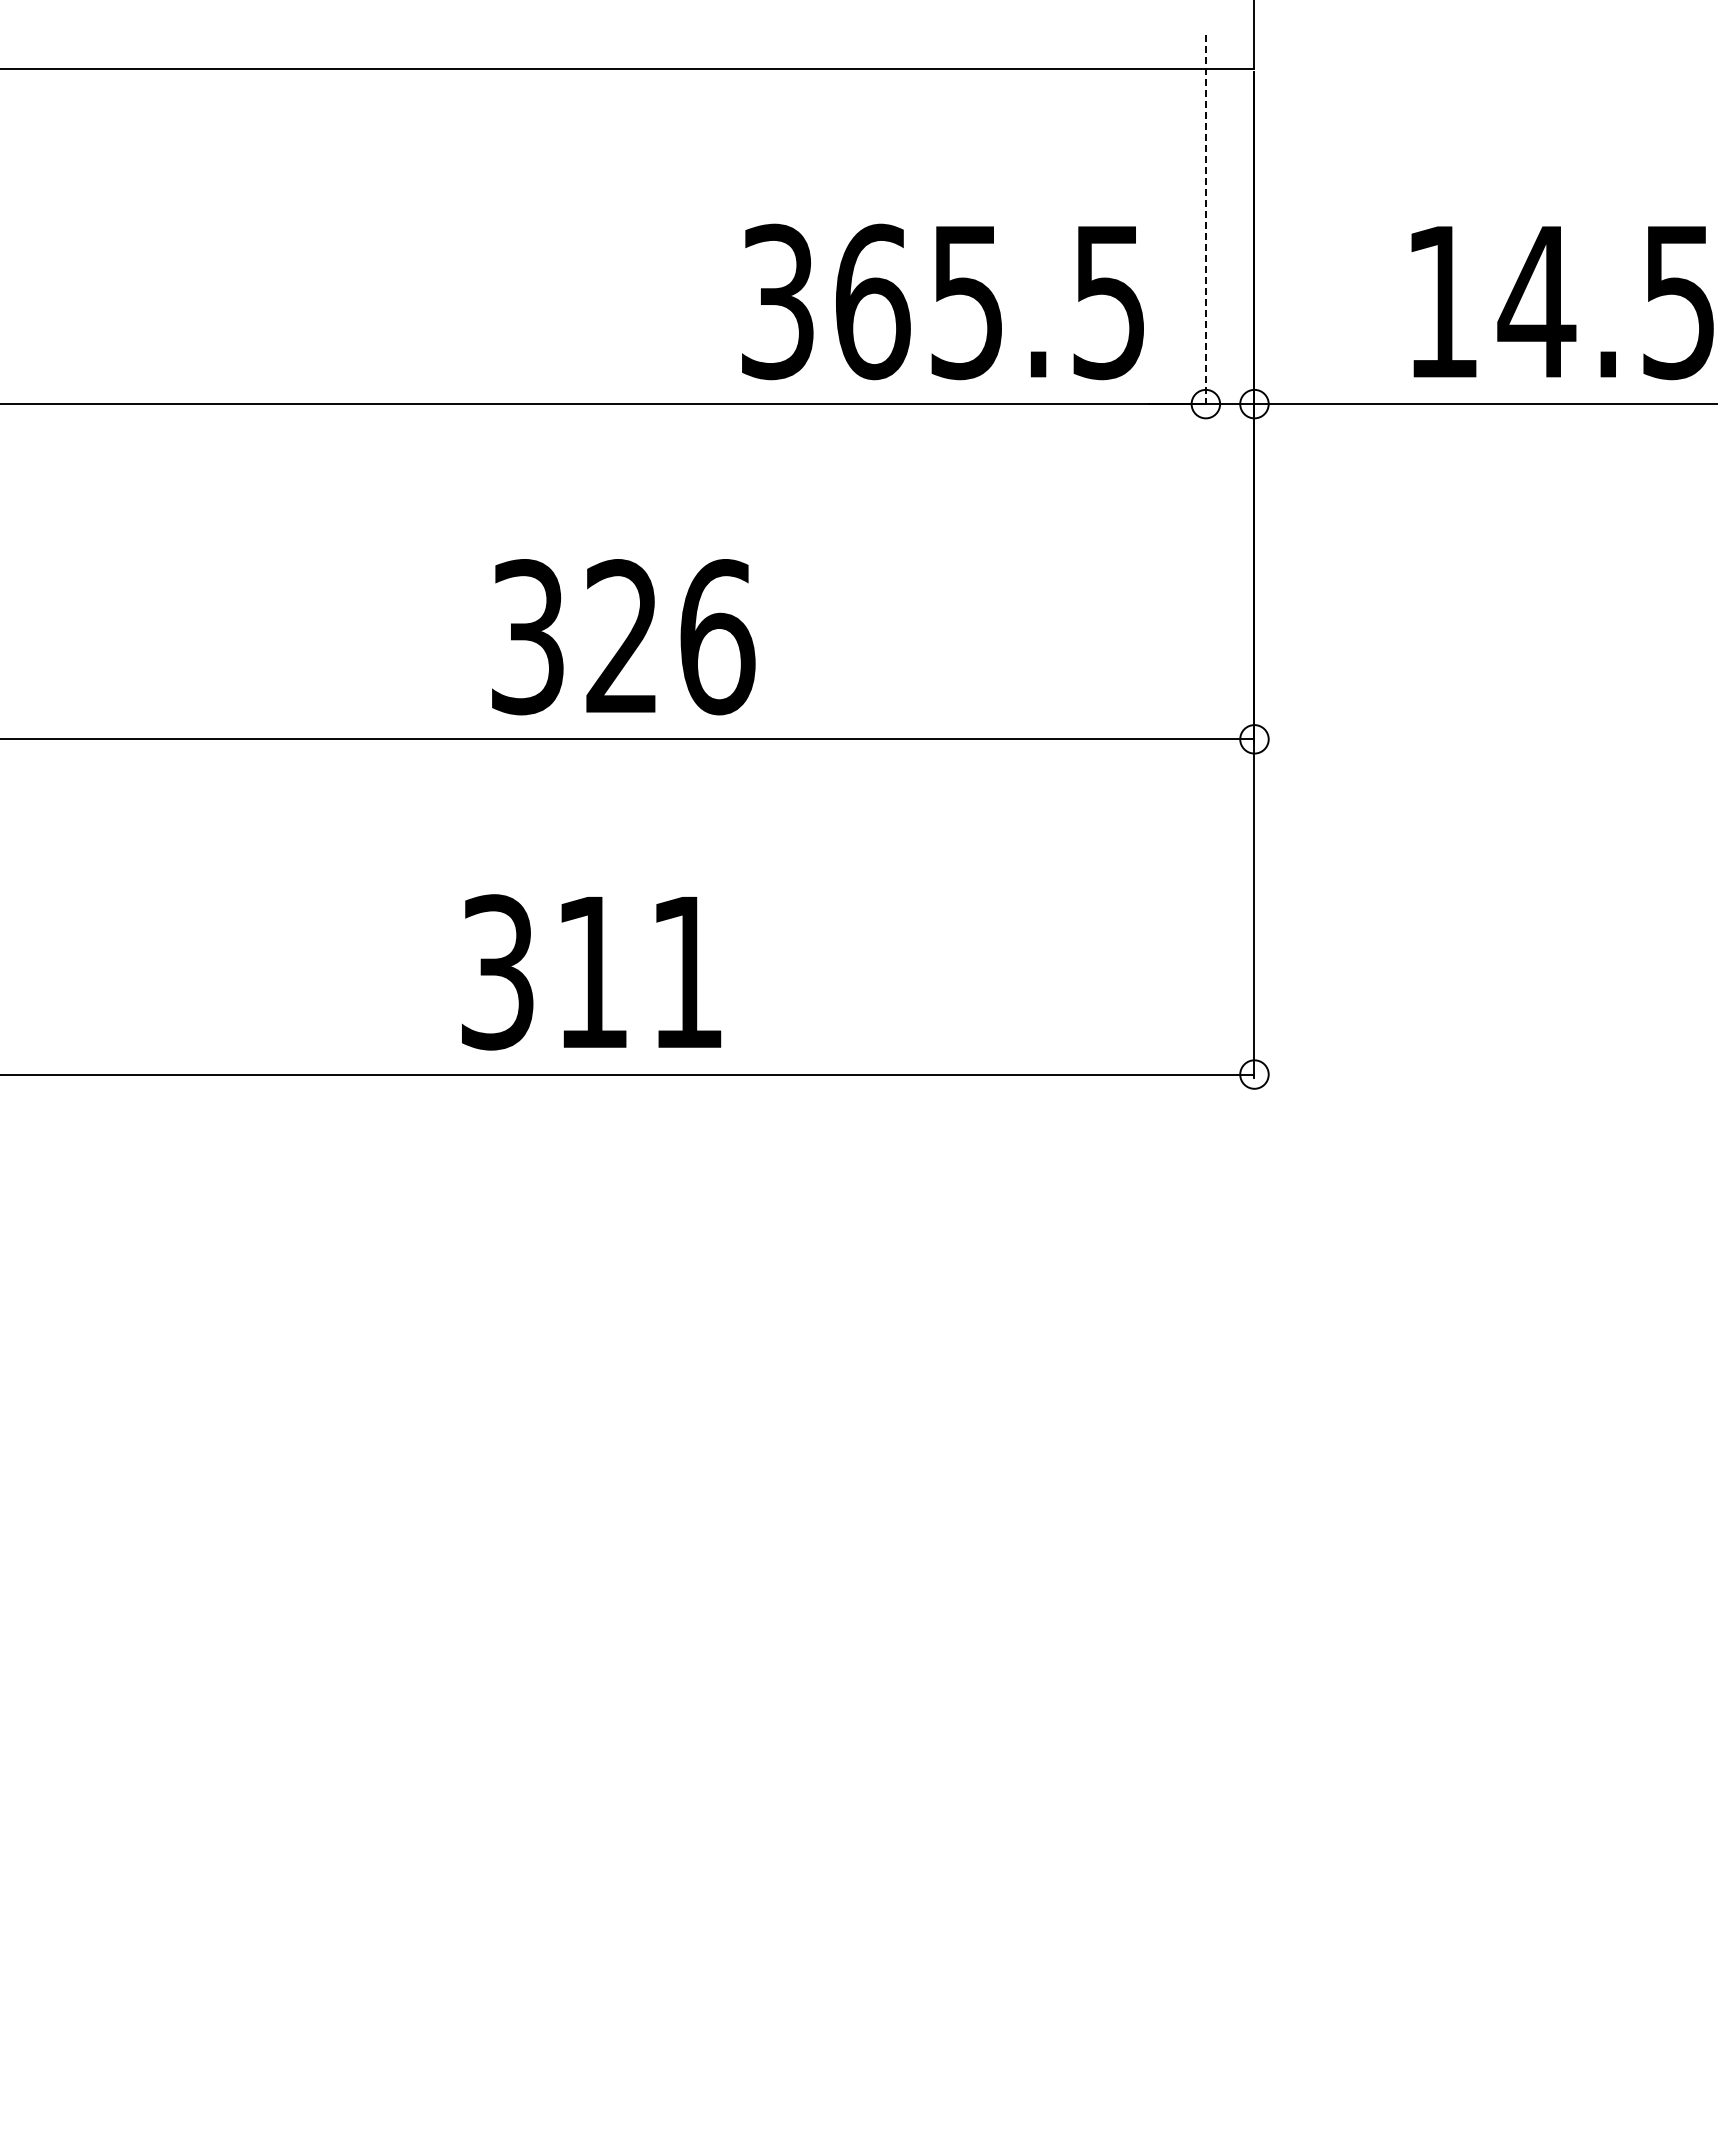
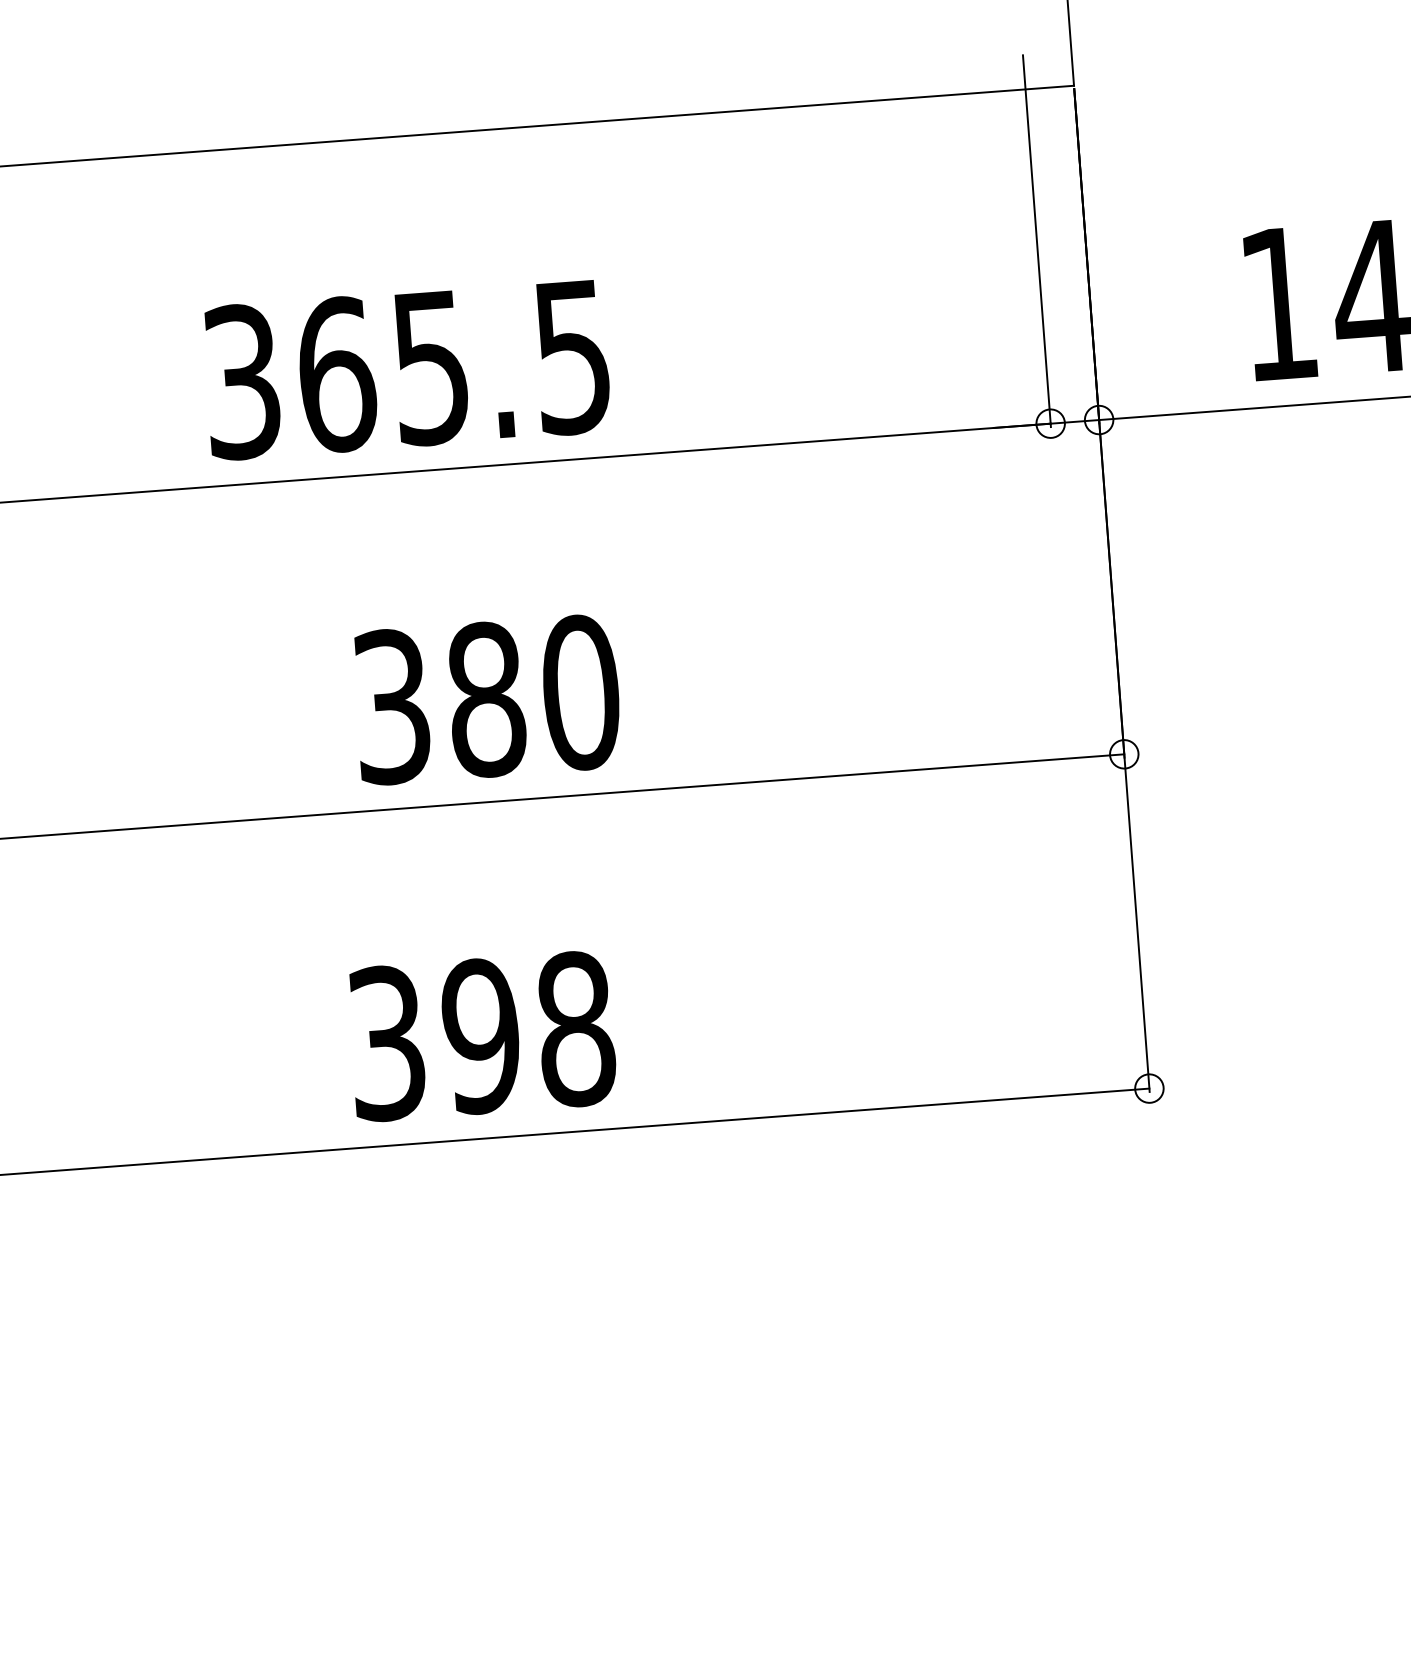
line: (1205, 221) -> (1036, 241), dashed -> solid
text: (942, 301) -> (406, 369), moved
text: (670, 637) -> (534, 696), 326 -> 380
text: (639, 972) -> (528, 1032), 311 -> 398

